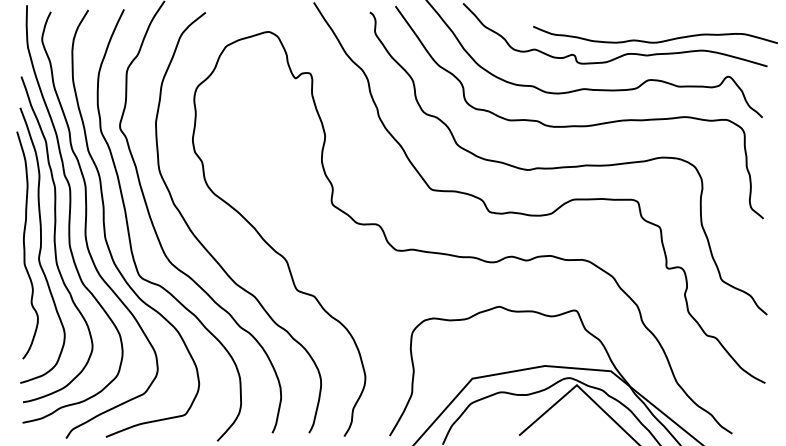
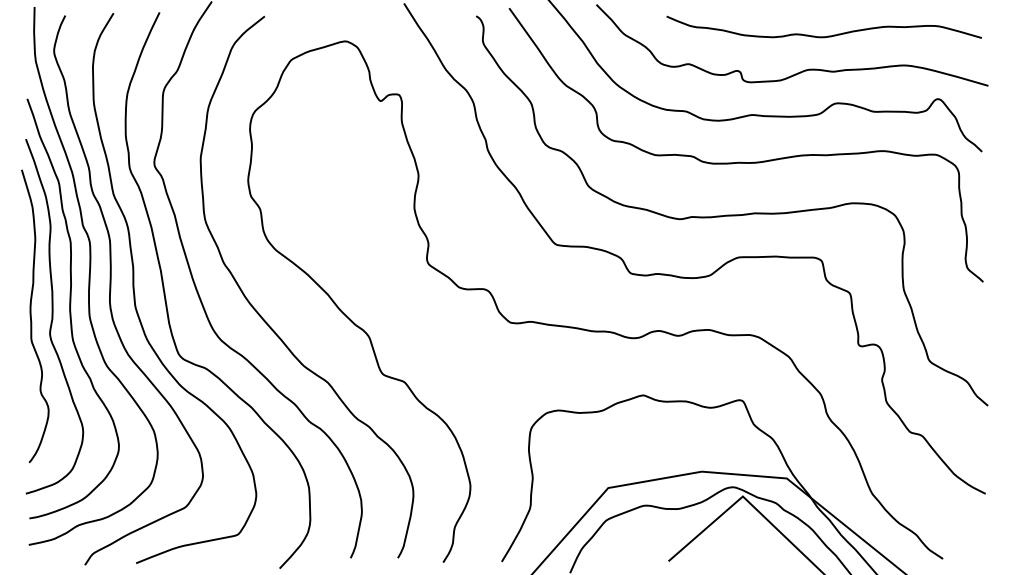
curve: (655, 42) -> (823, 36), moved

